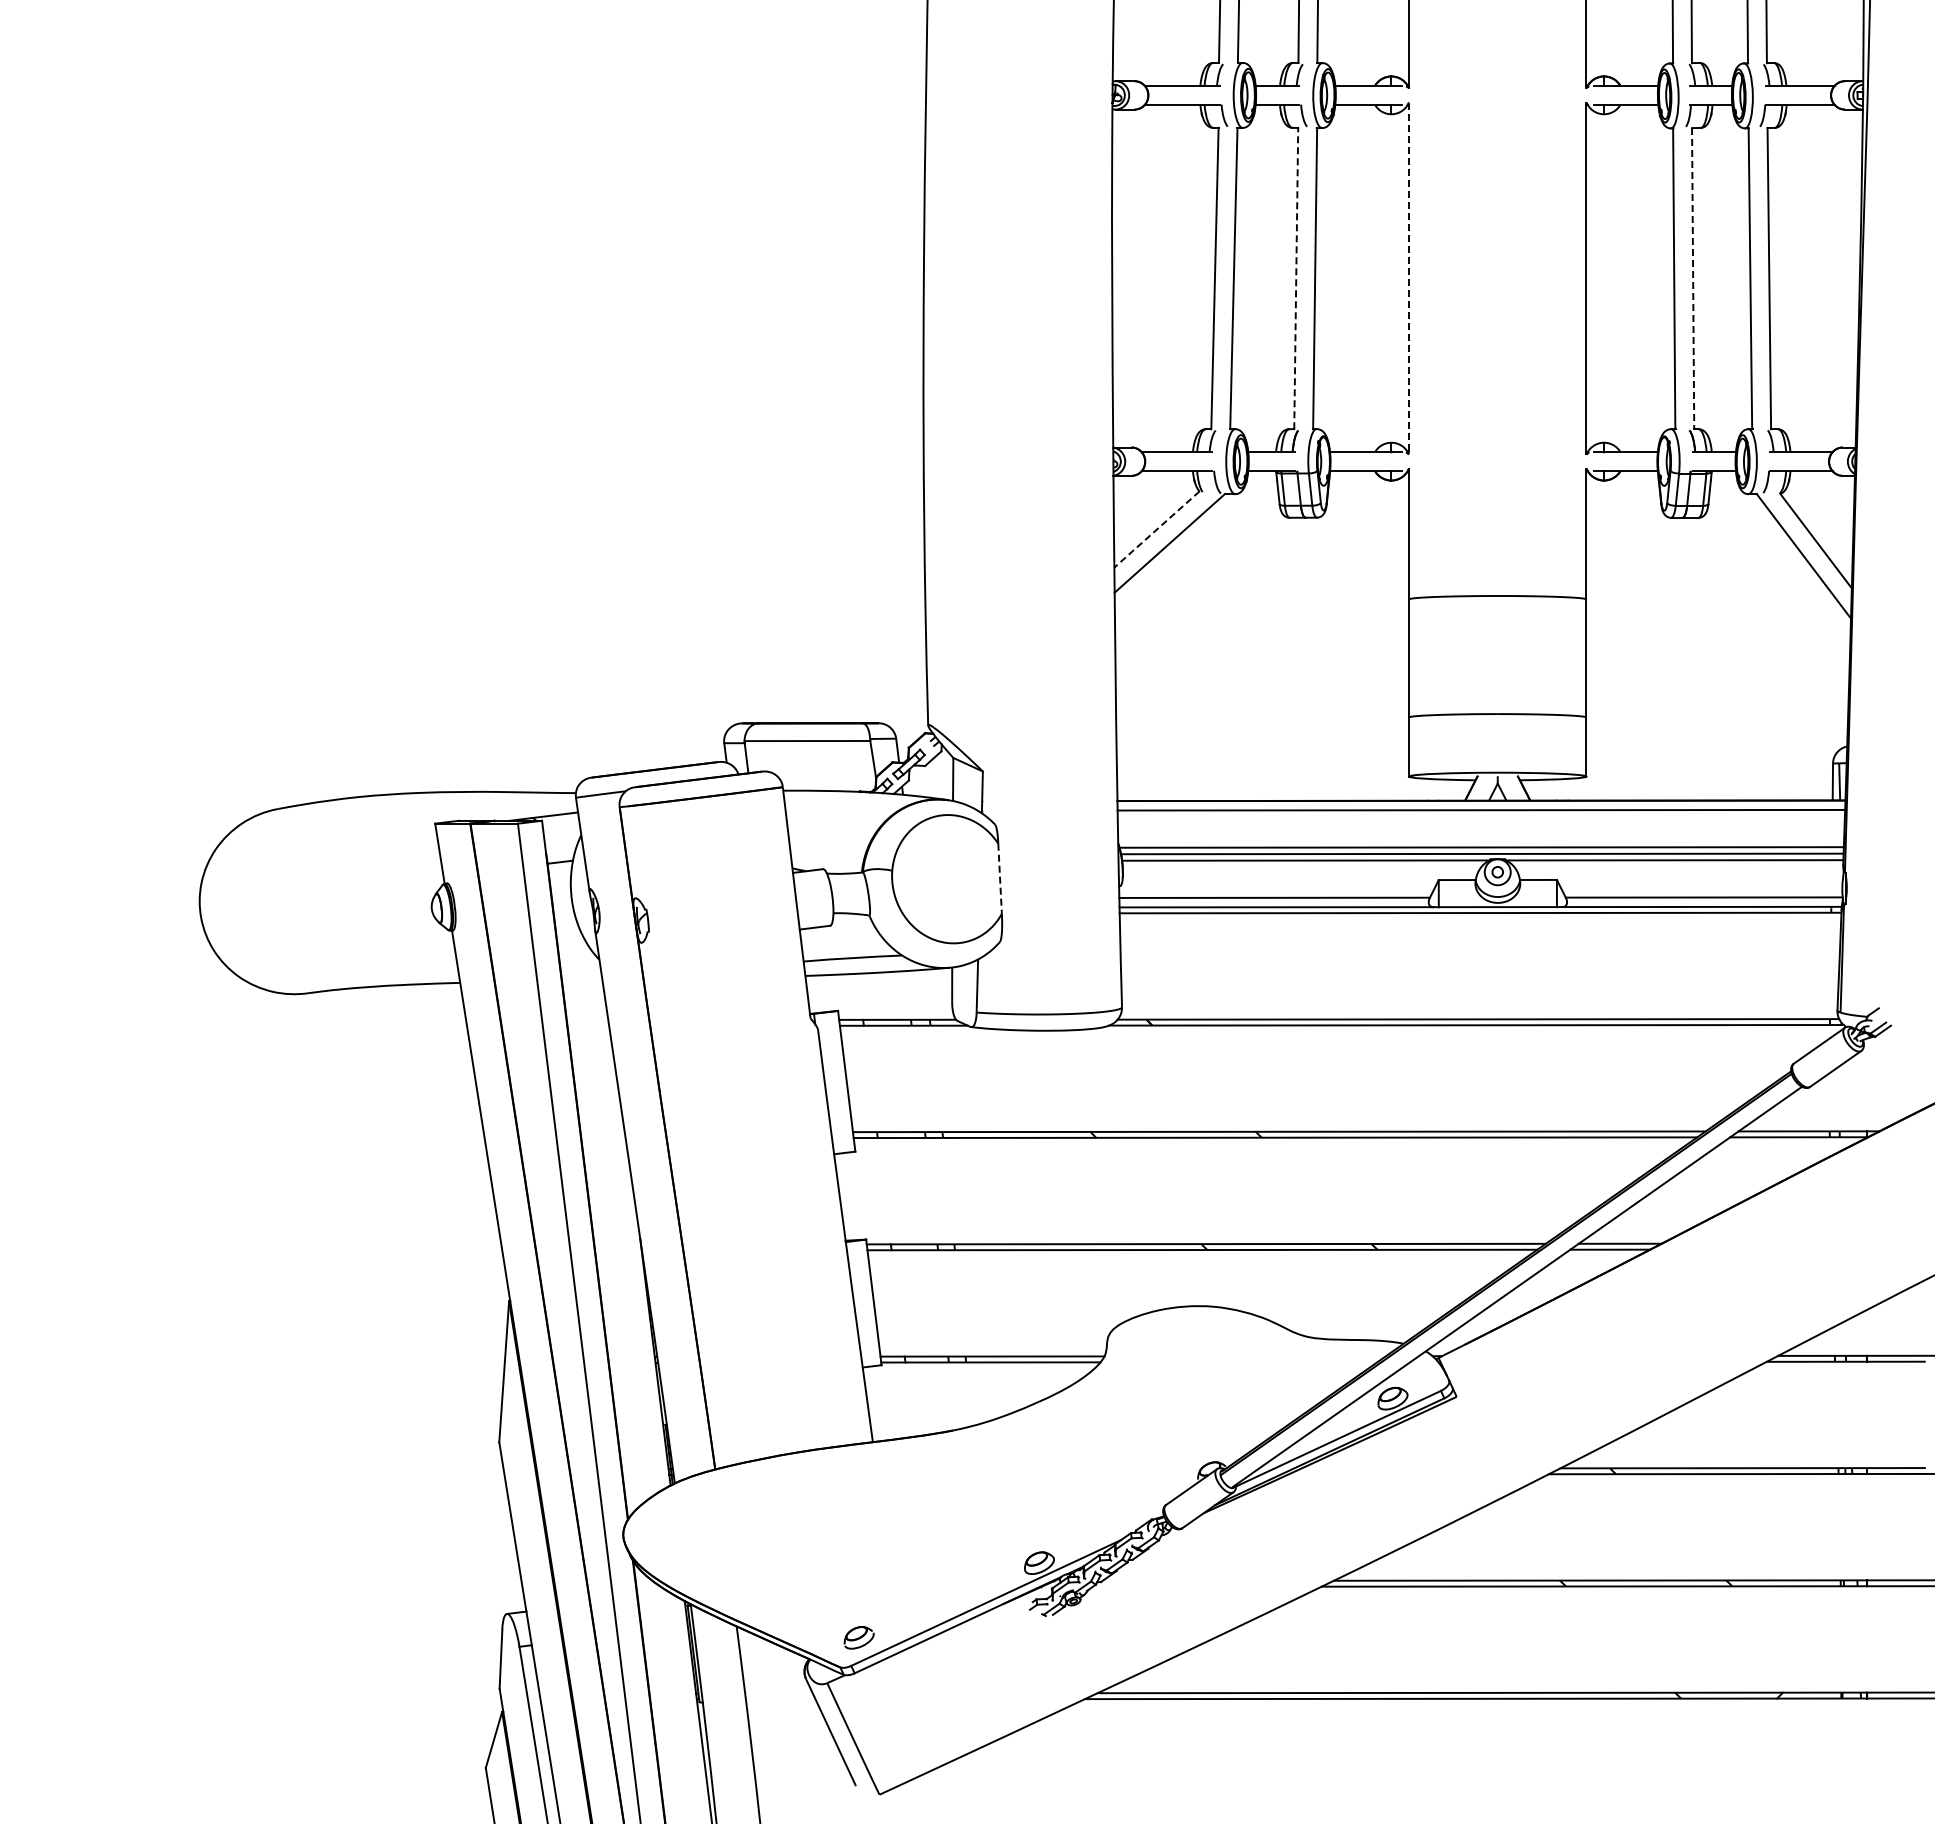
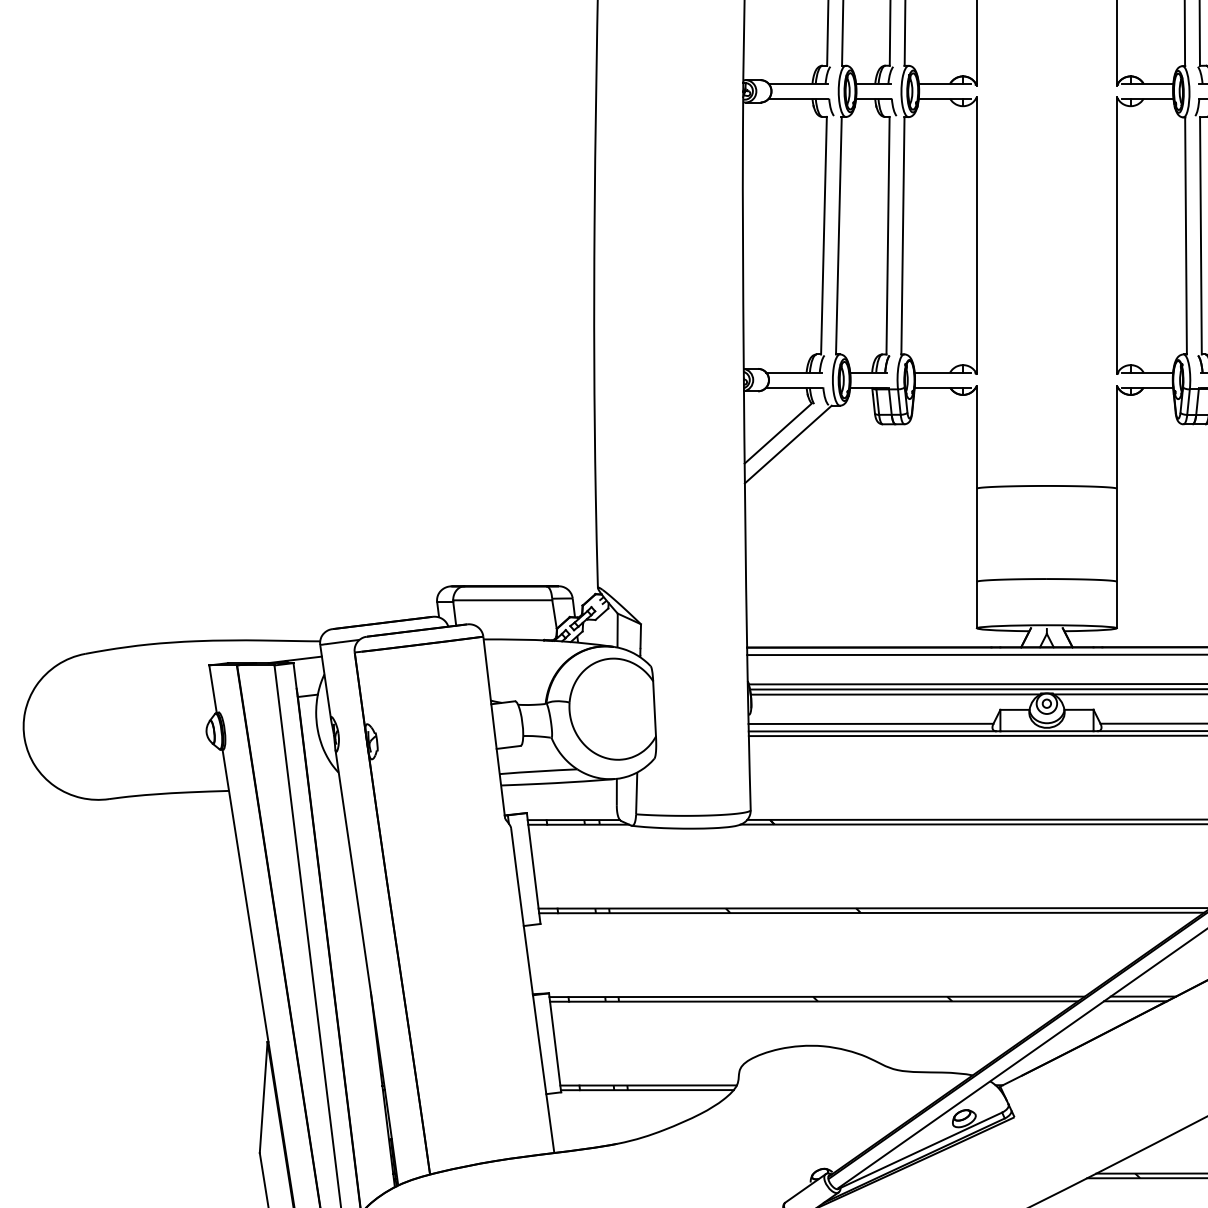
line: (1296, 278) -> (888, 235), dashed -> solid
line: (1409, 278) -> (977, 235), dashed -> solid
line: (1693, 278) -> (1201, 235), dashed -> solid
line: (1156, 529) -> (777, 433), dashed -> solid
line: (1000, 879) -> (654, 709), dashed -> solid

